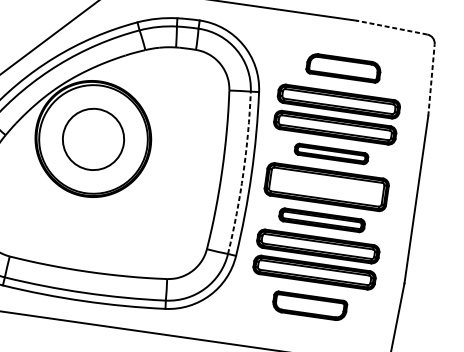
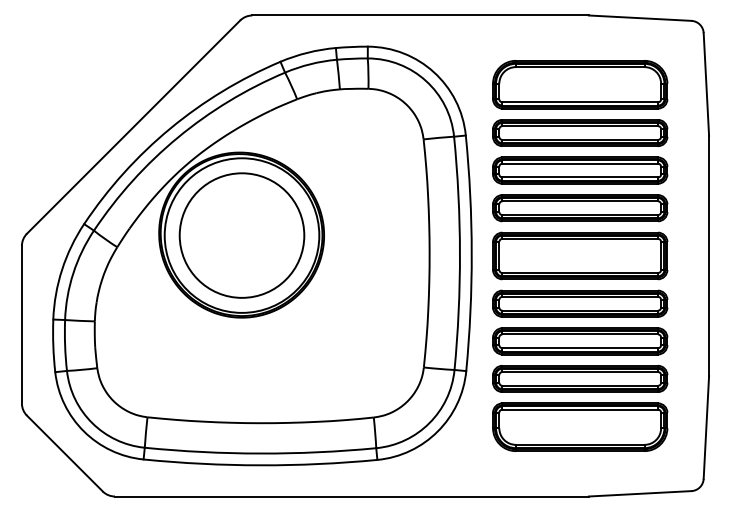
line: (391, 27) -> (639, 18), dashed -> solid
part: (343, 67) -> (580, 84), size x1.67
line: (431, 79) -> (706, 83), dashed -> solid
circle: (93, 139) -> (241, 235), size x1.43
part: (331, 154) -> (580, 208), size x1.67
arc: (243, 173) -> (459, 253), dashed -> solid
part: (322, 220) -> (580, 303), size x1.43
part: (310, 305) -> (580, 426), size x1.67

